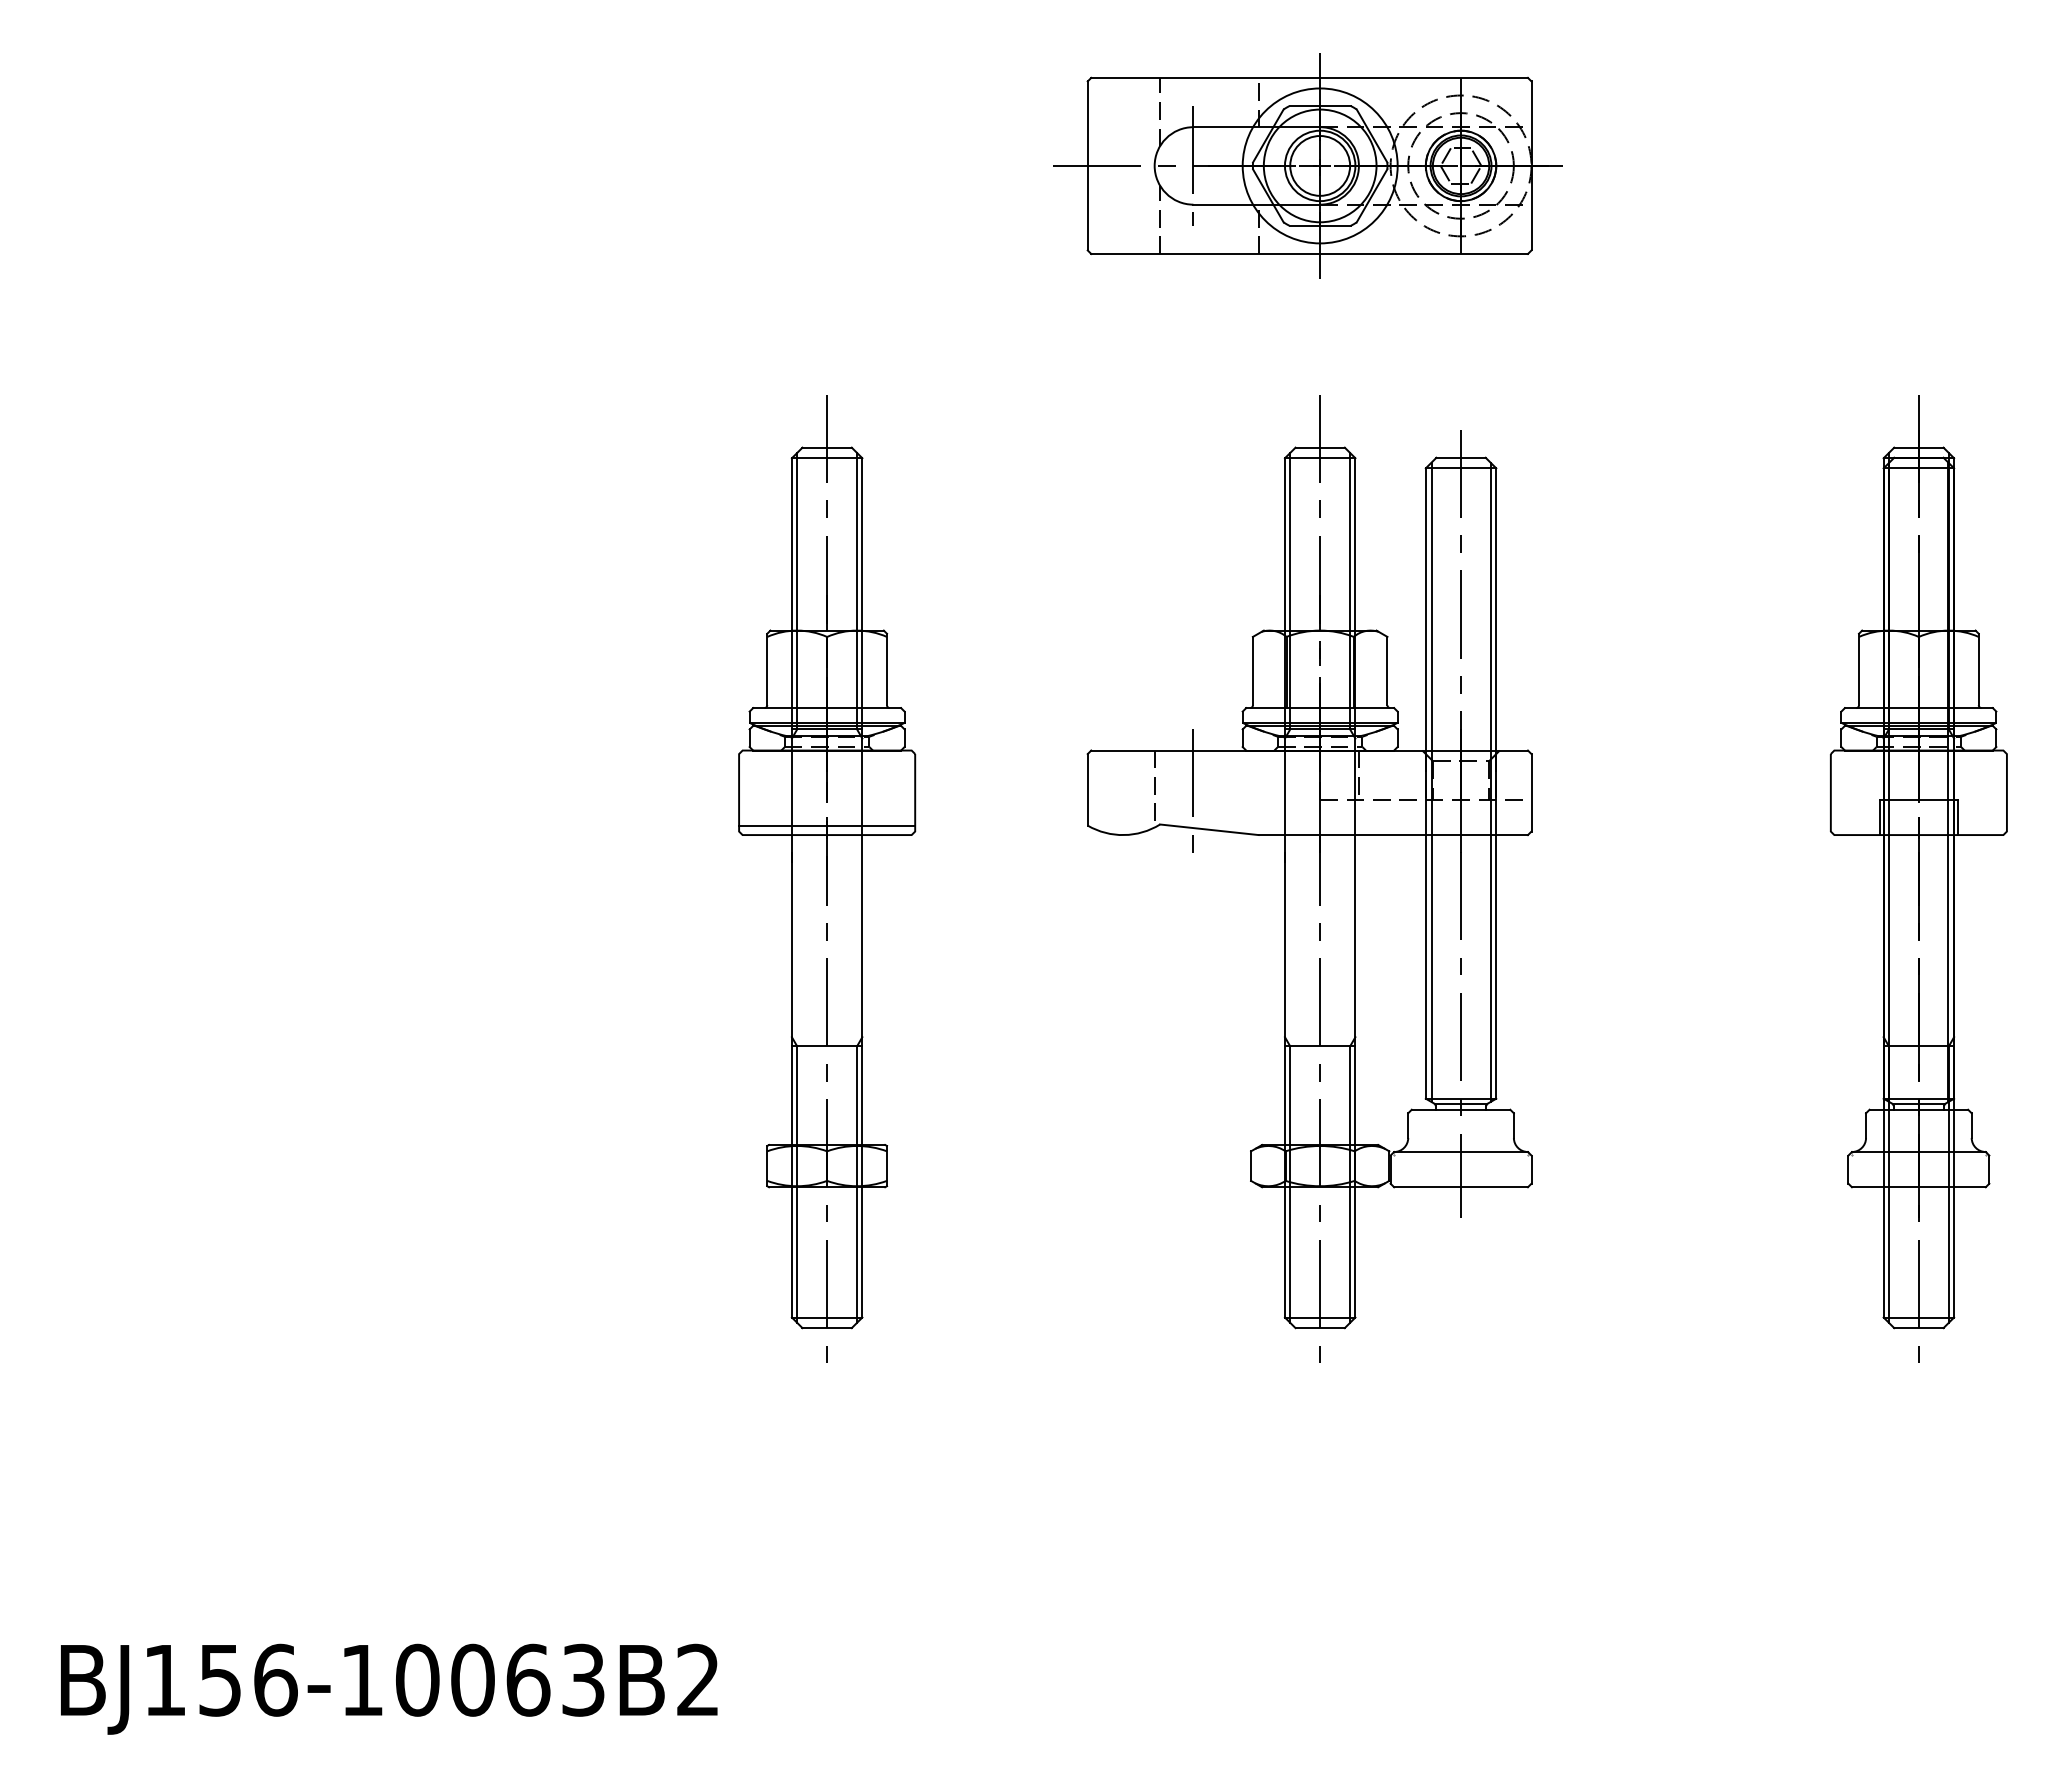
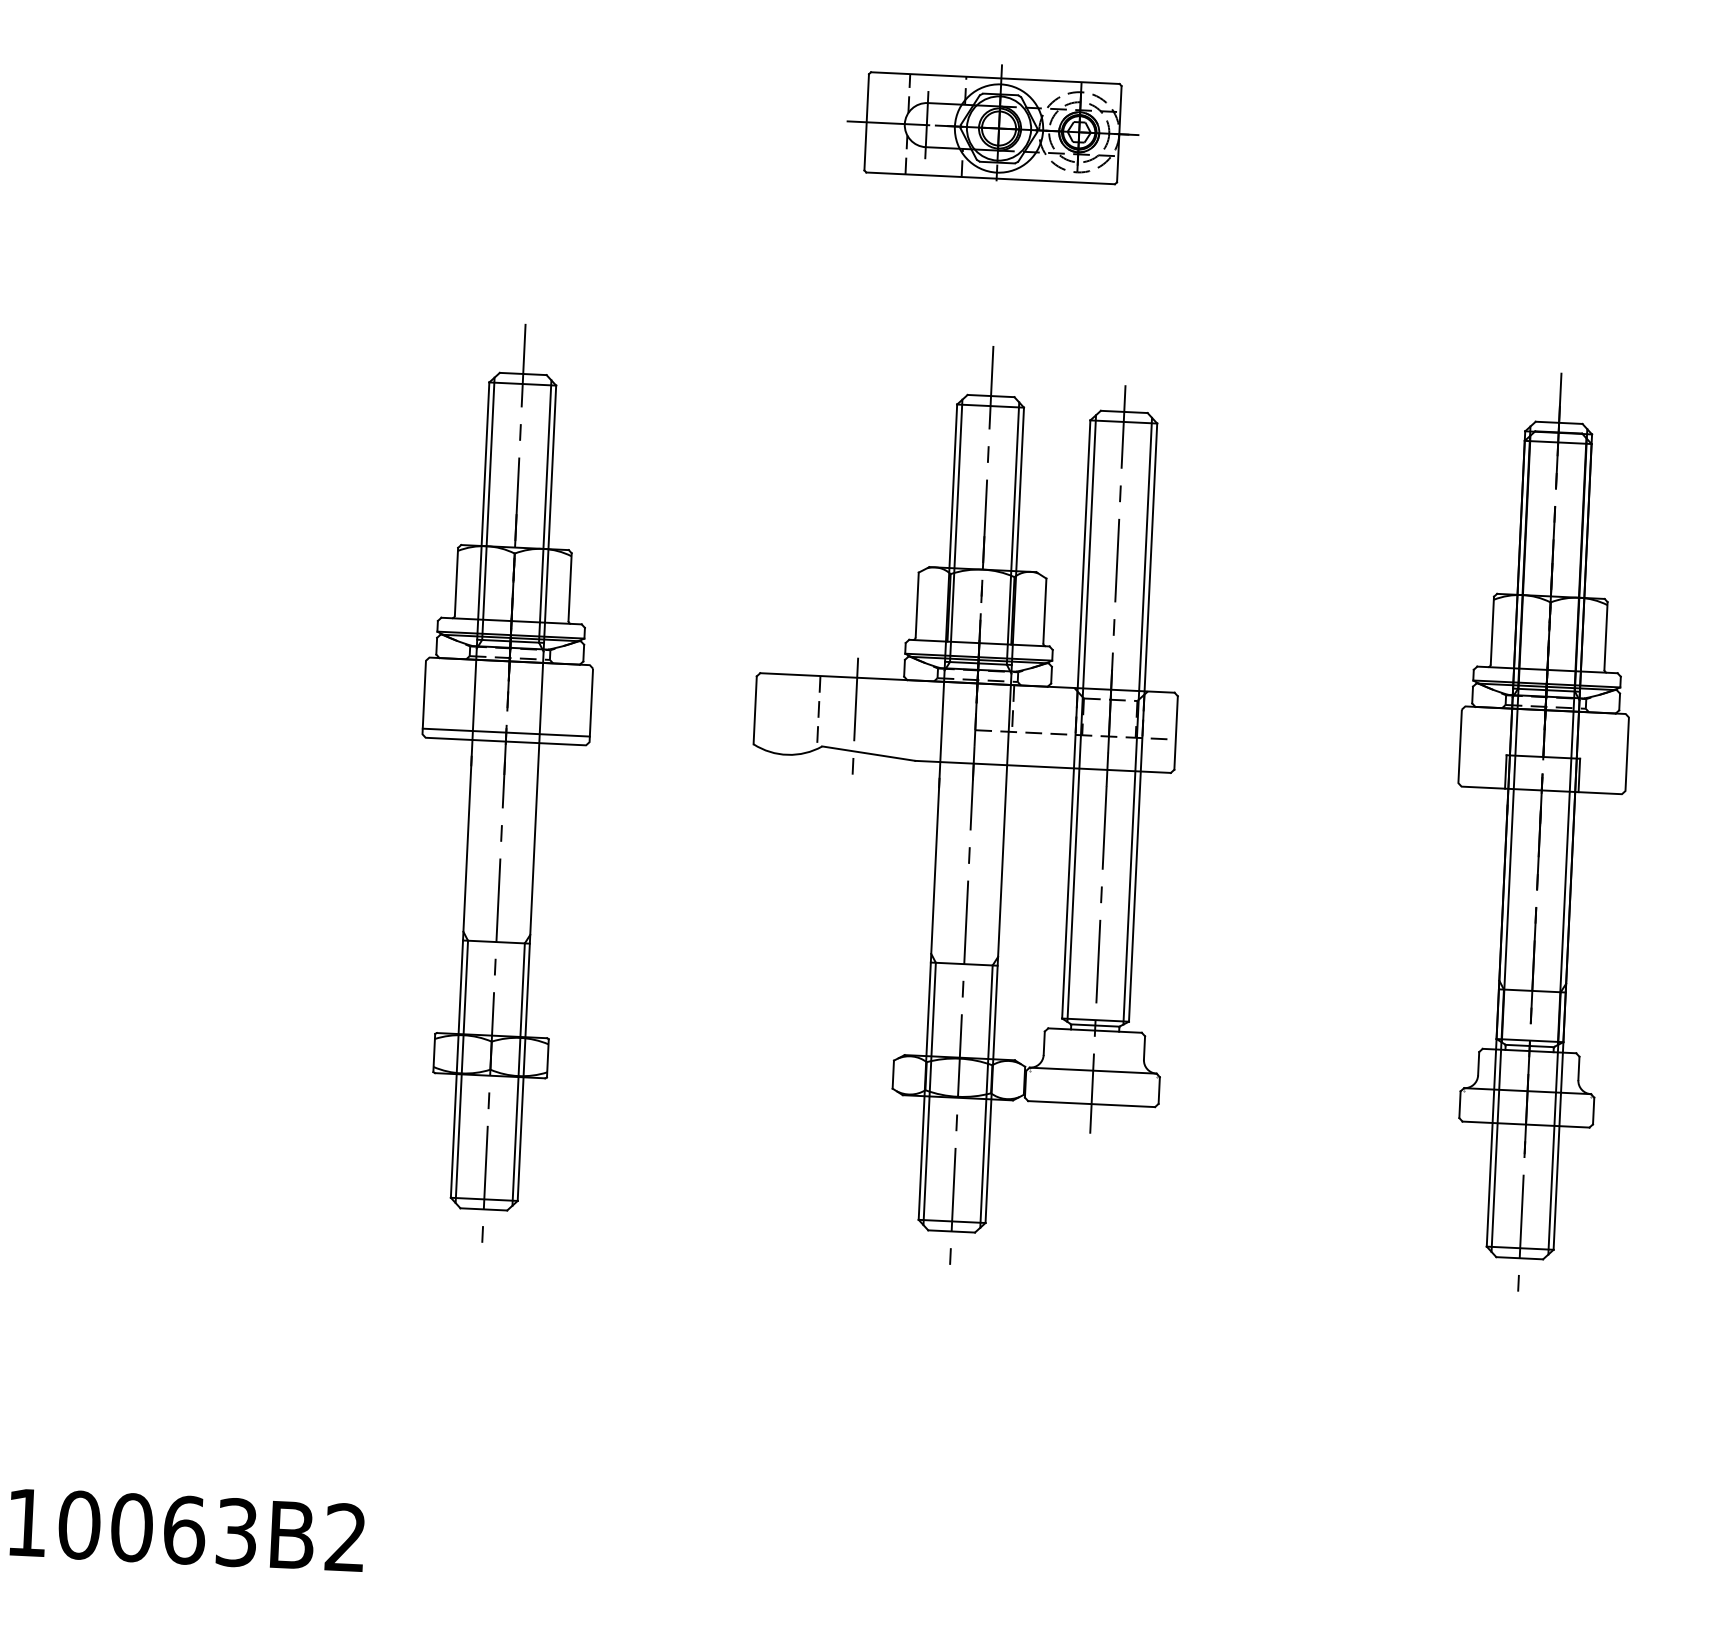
part: (1307, 165) -> (991, 127), size x0.6

